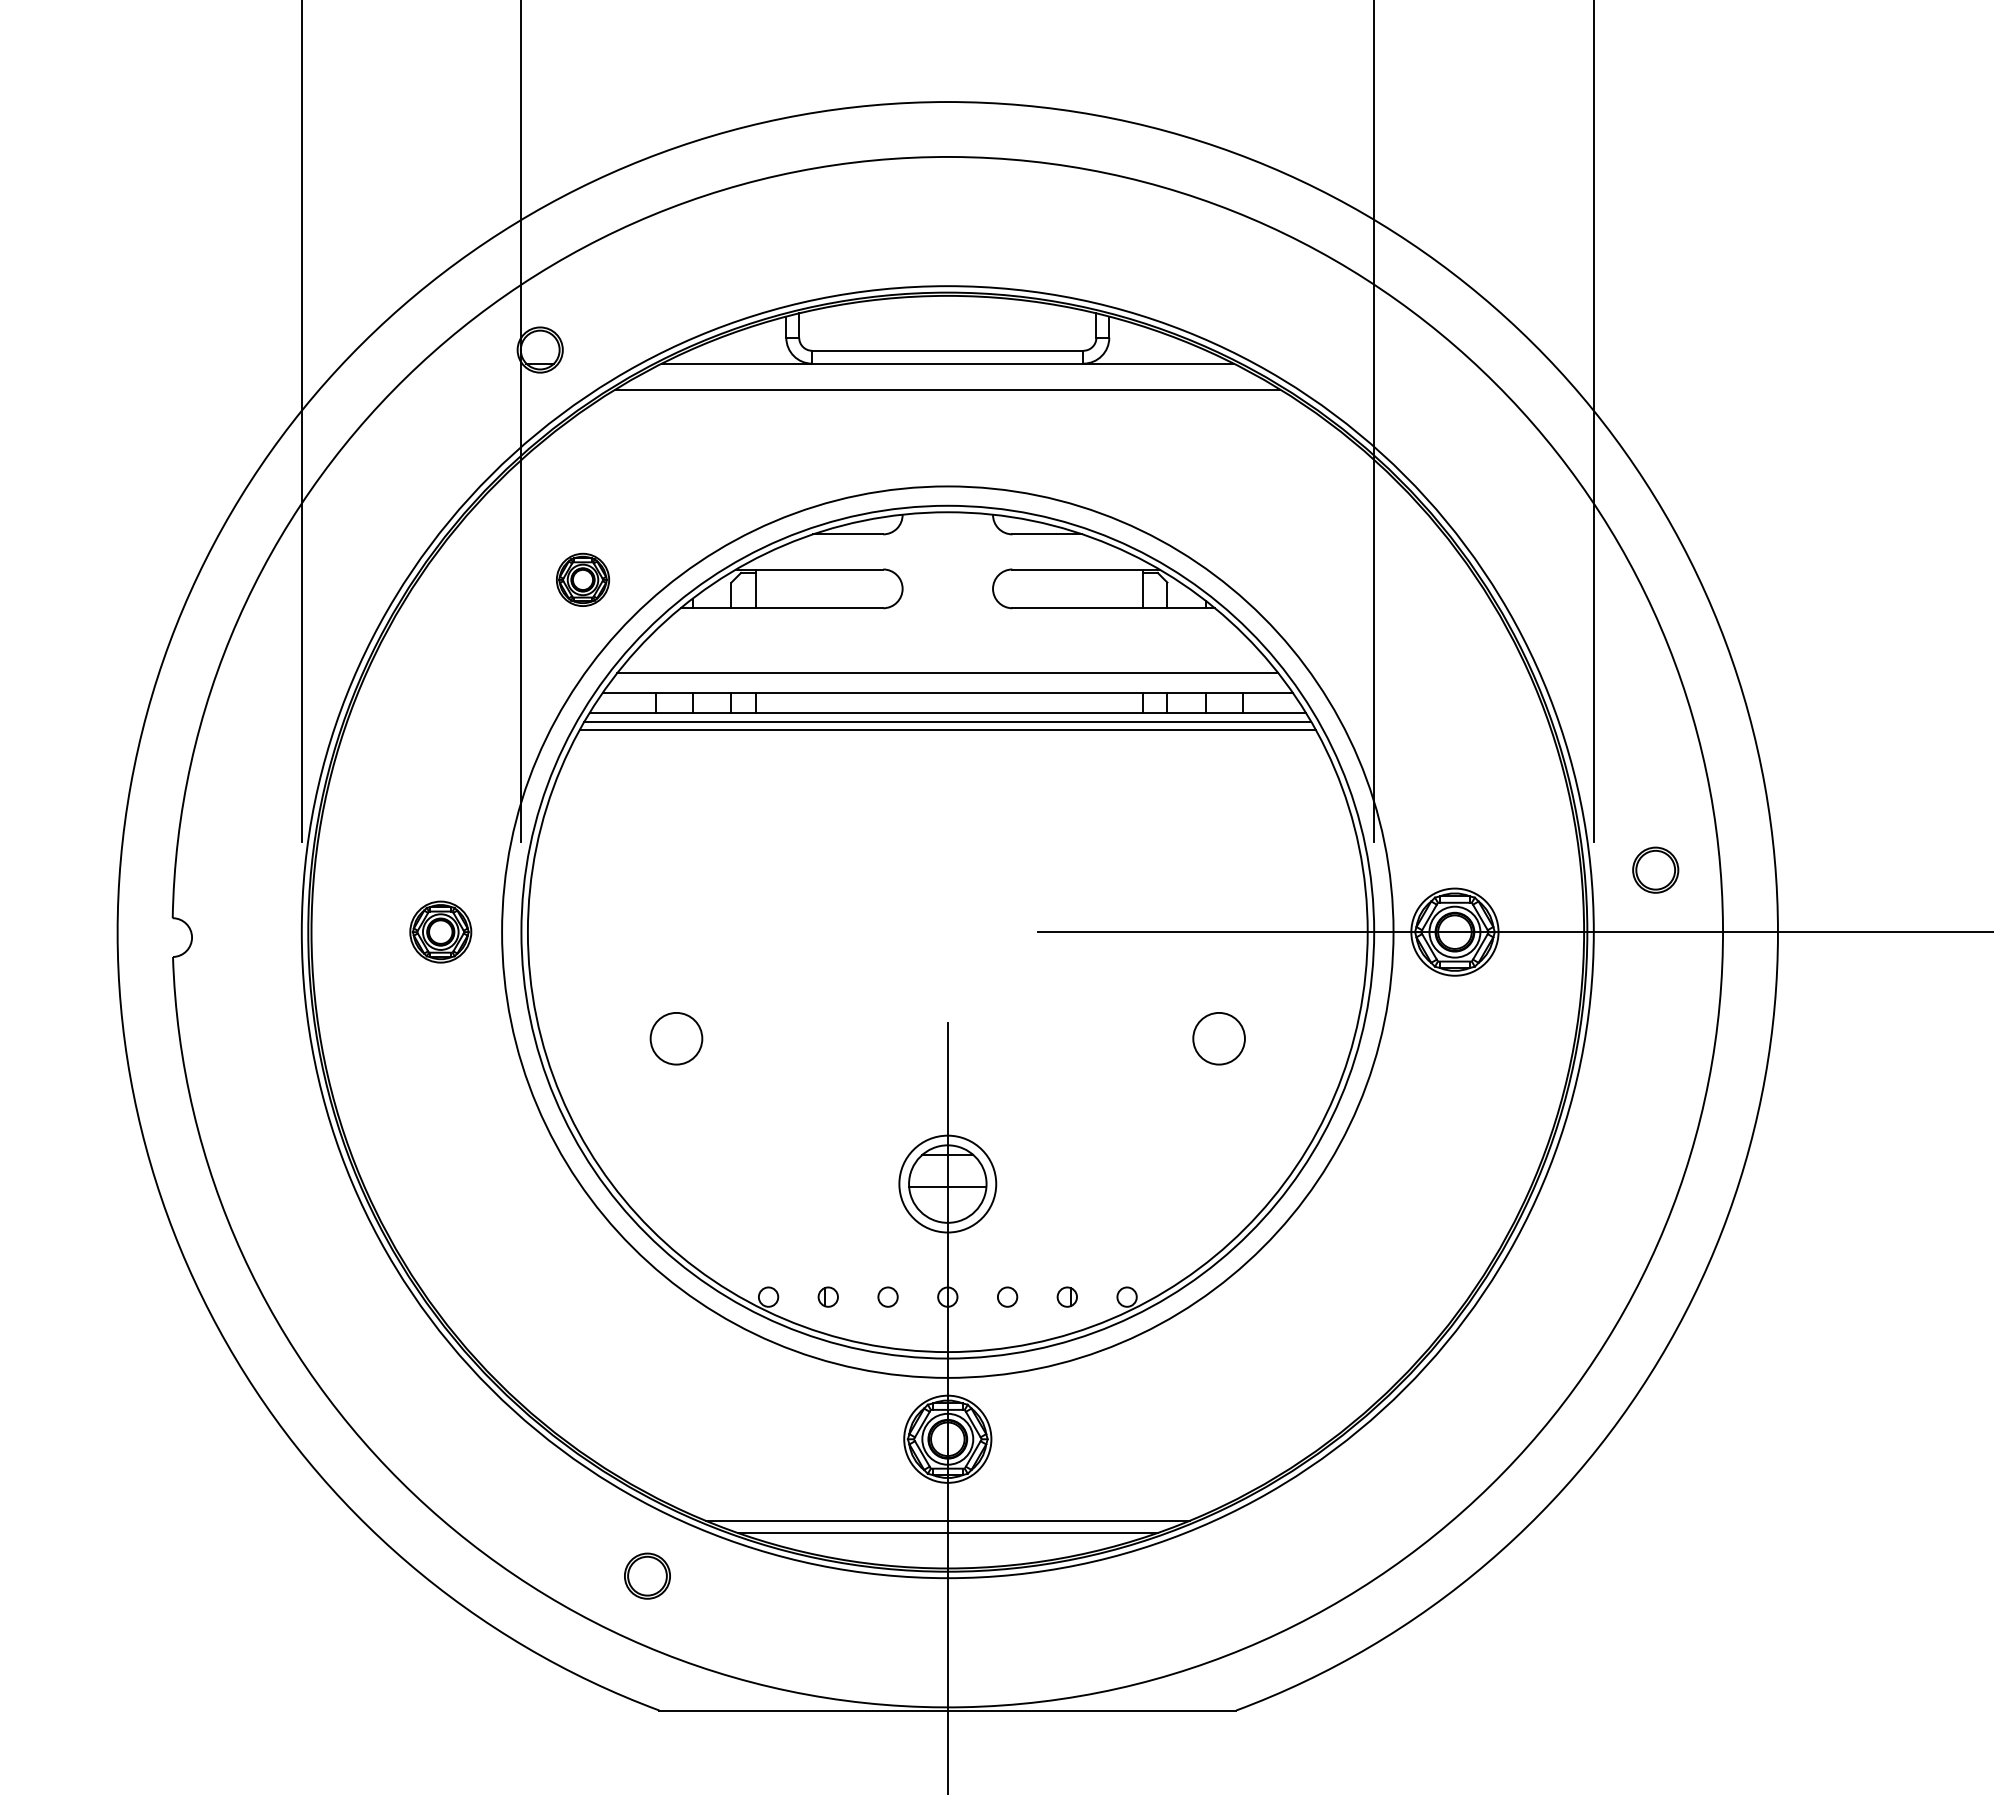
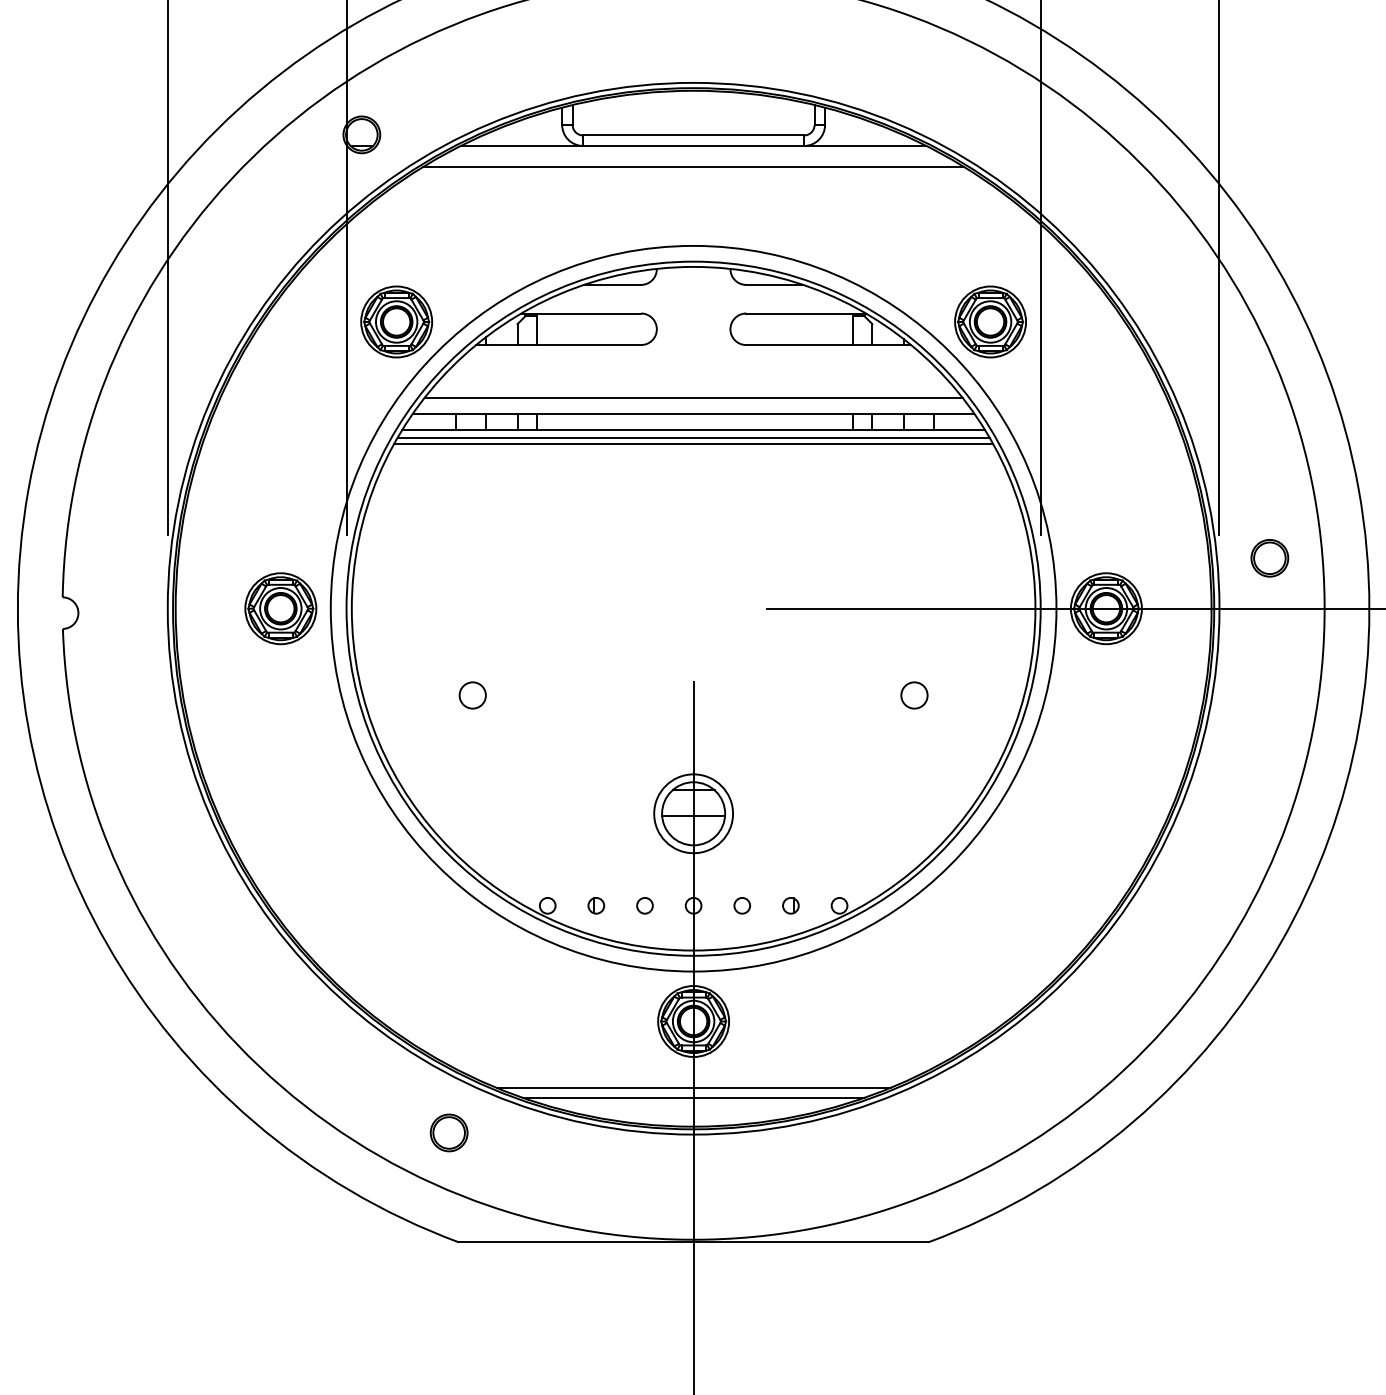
part: (582, 579) -> (396, 321), size x1.67
part: (1312, 579) -> (990, 321), added
part: (440, 931) -> (280, 608), size x1.43
circle: (676, 1038) -> (472, 695), size x0.62
circle: (1218, 1038) -> (913, 695), size x0.62

